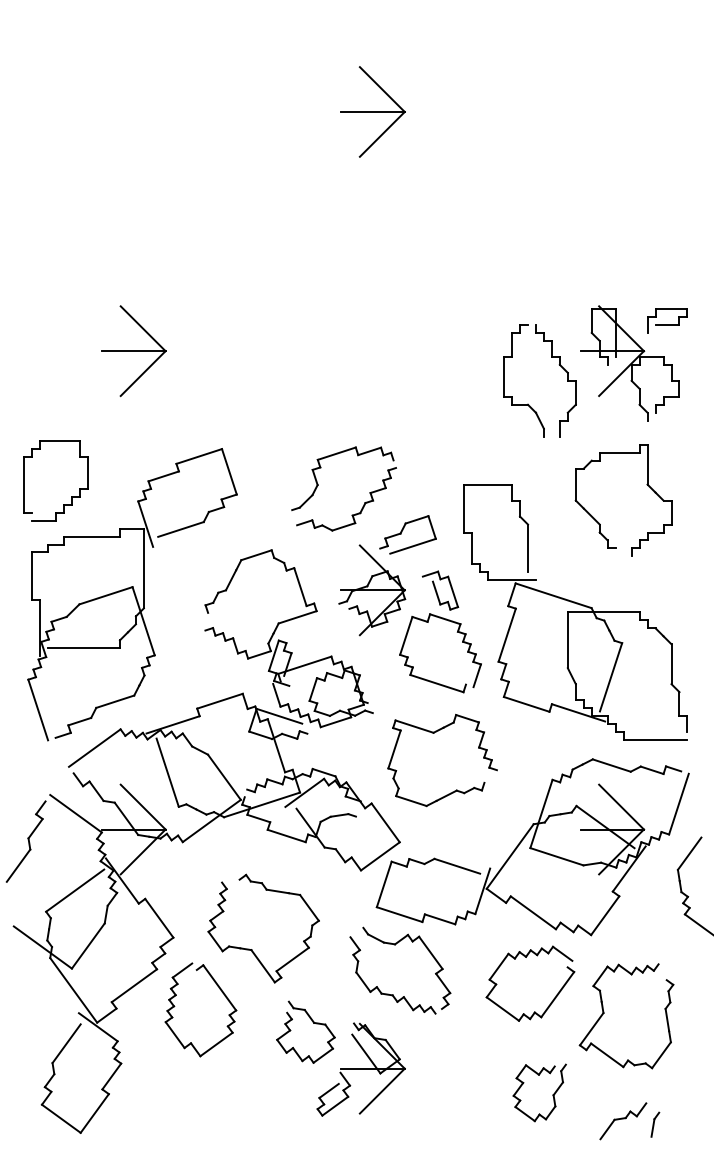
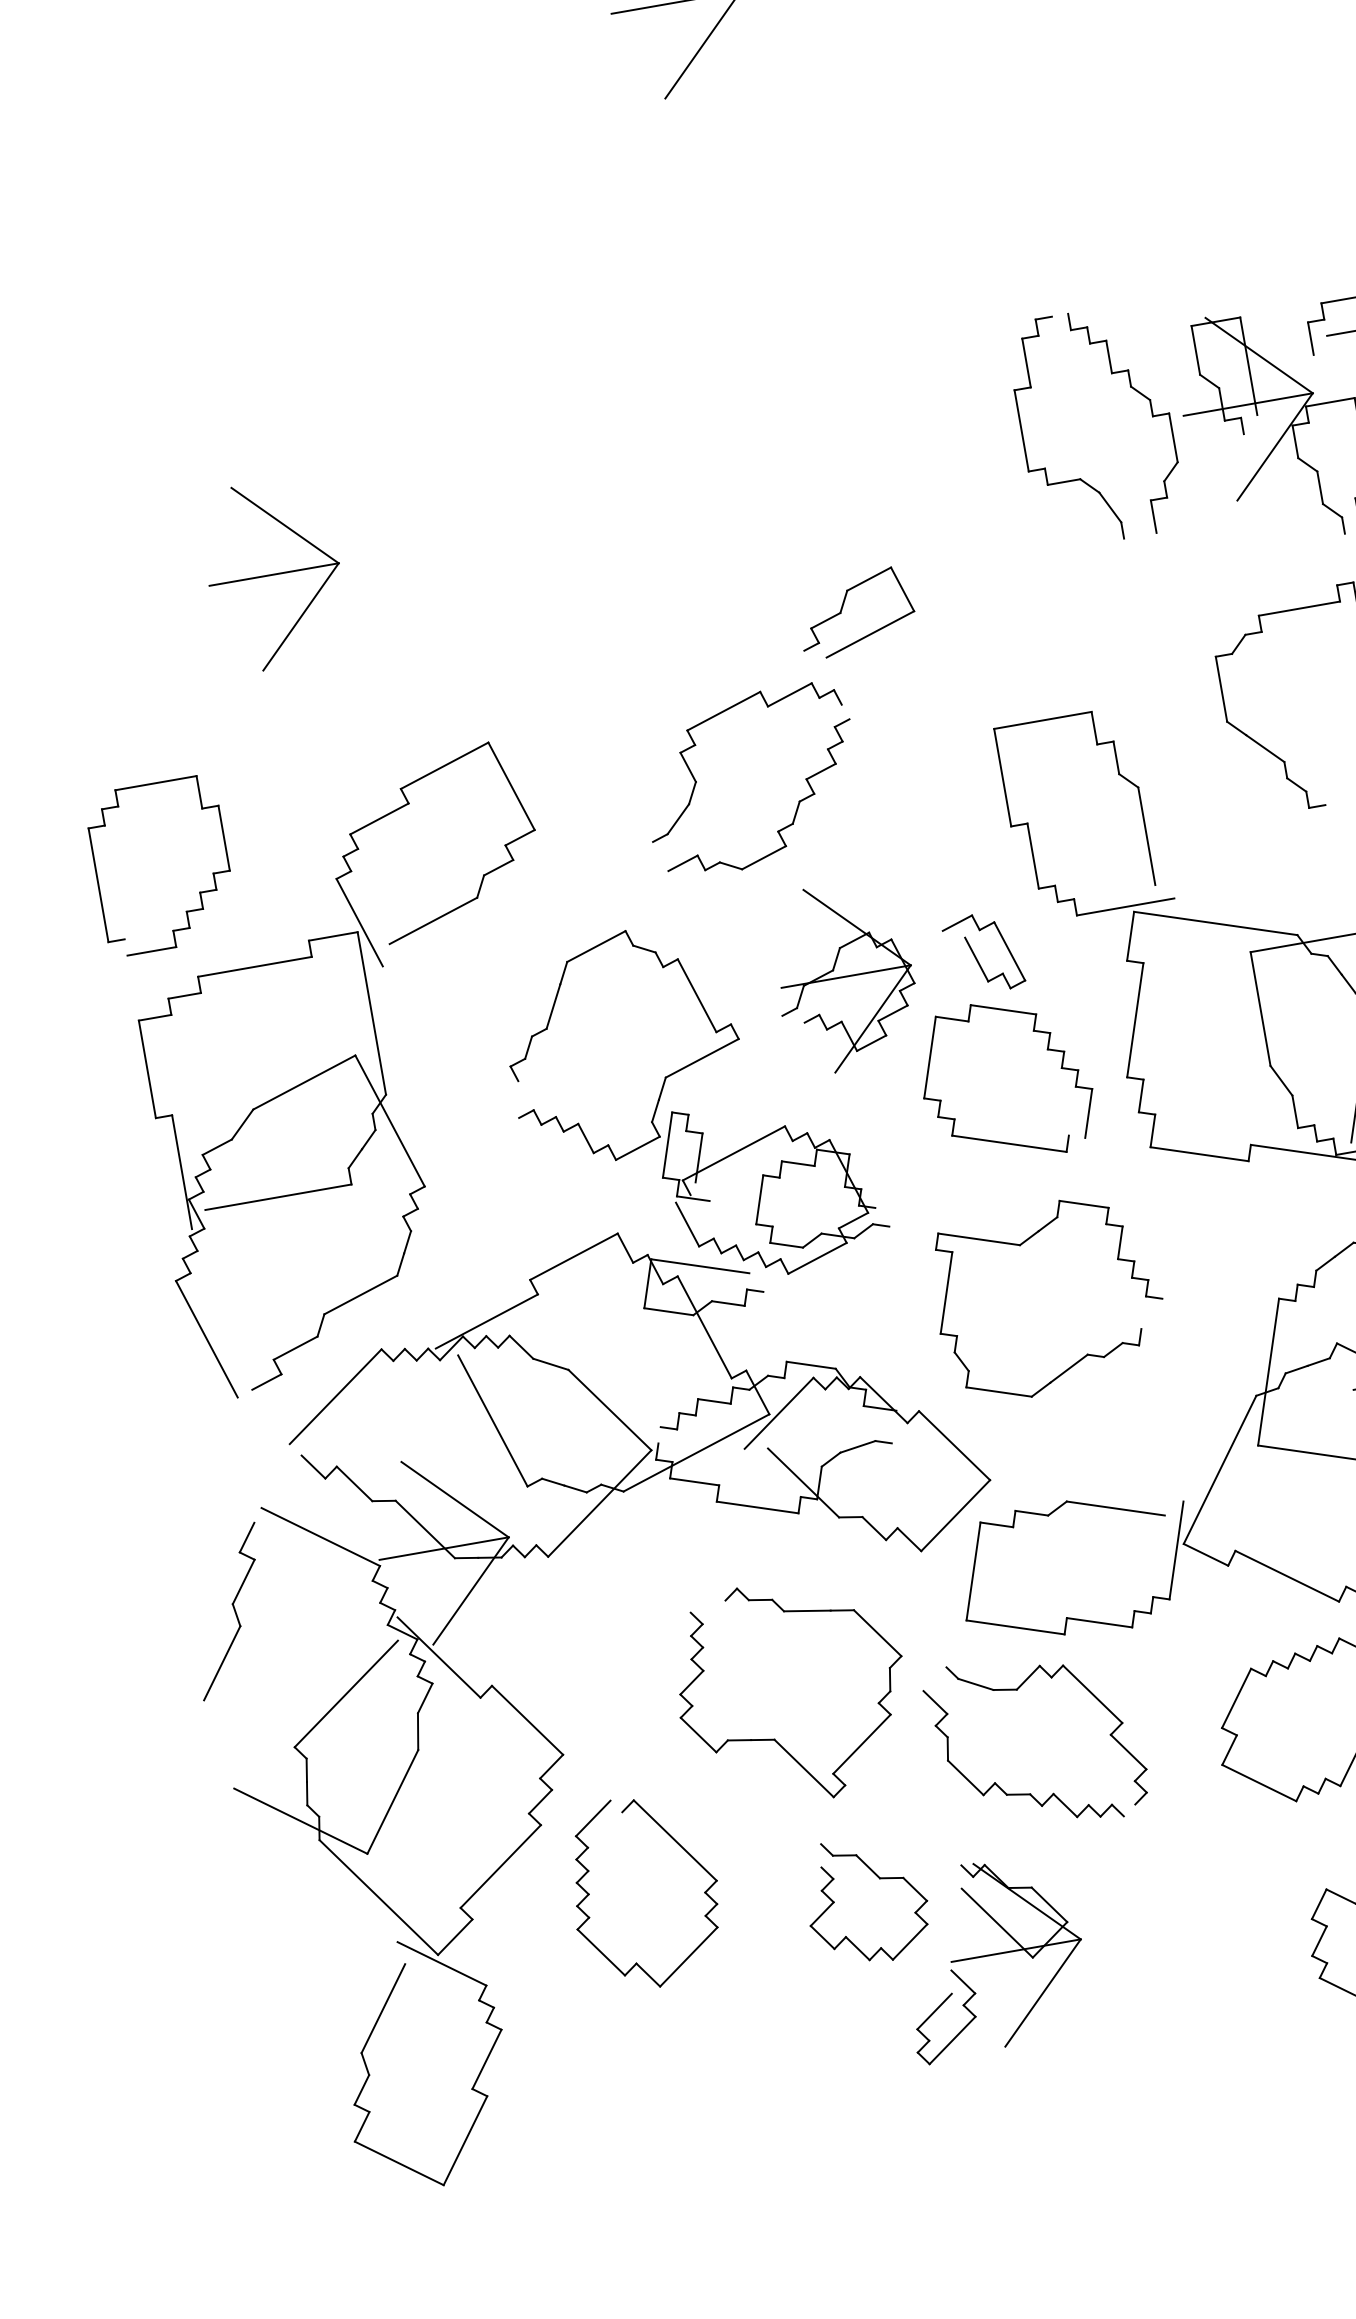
part: (558, 364) -> (1128, 386), moved
part: (407, 534) -> (854, 612), moved
part: (252, 949) -> (776, 1738), moved

